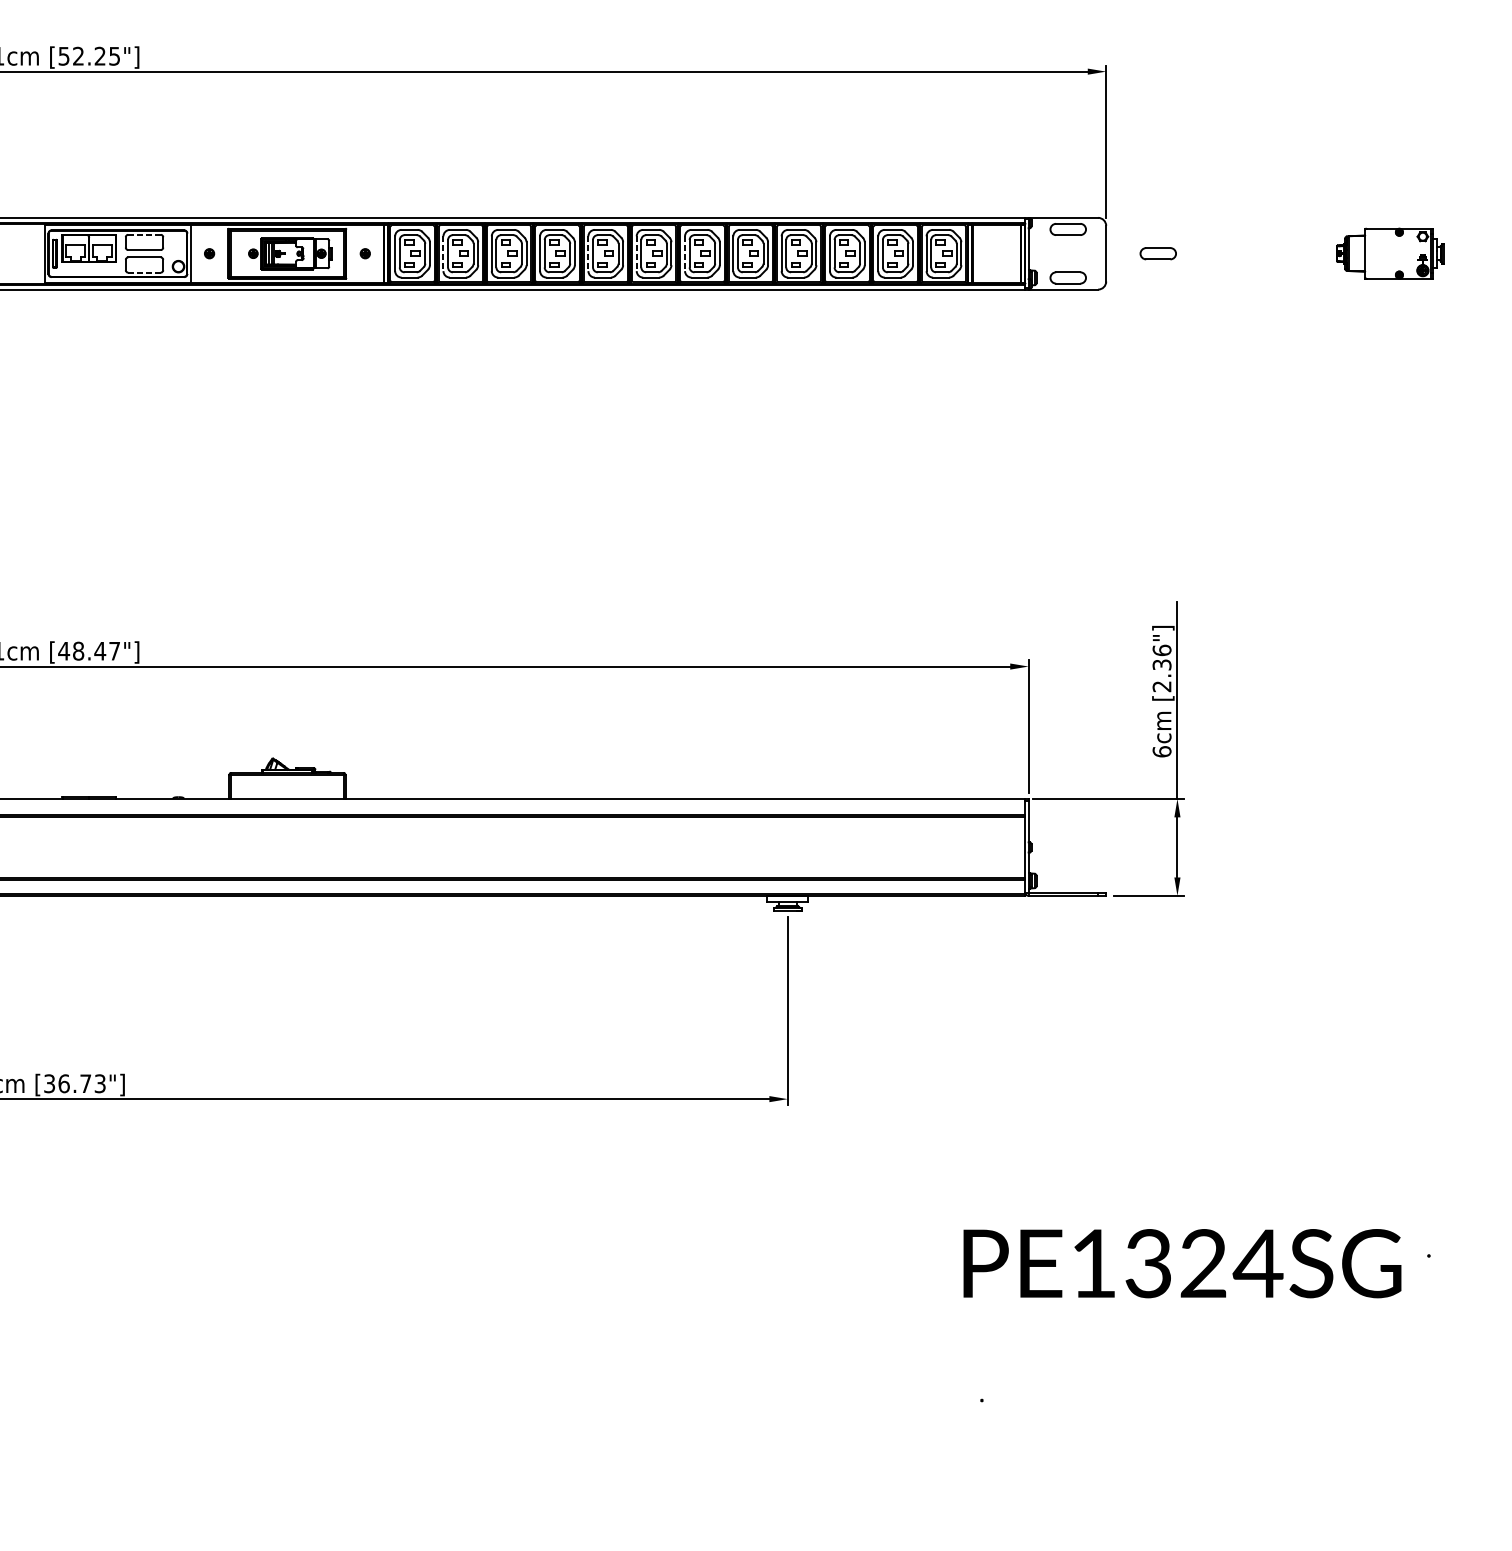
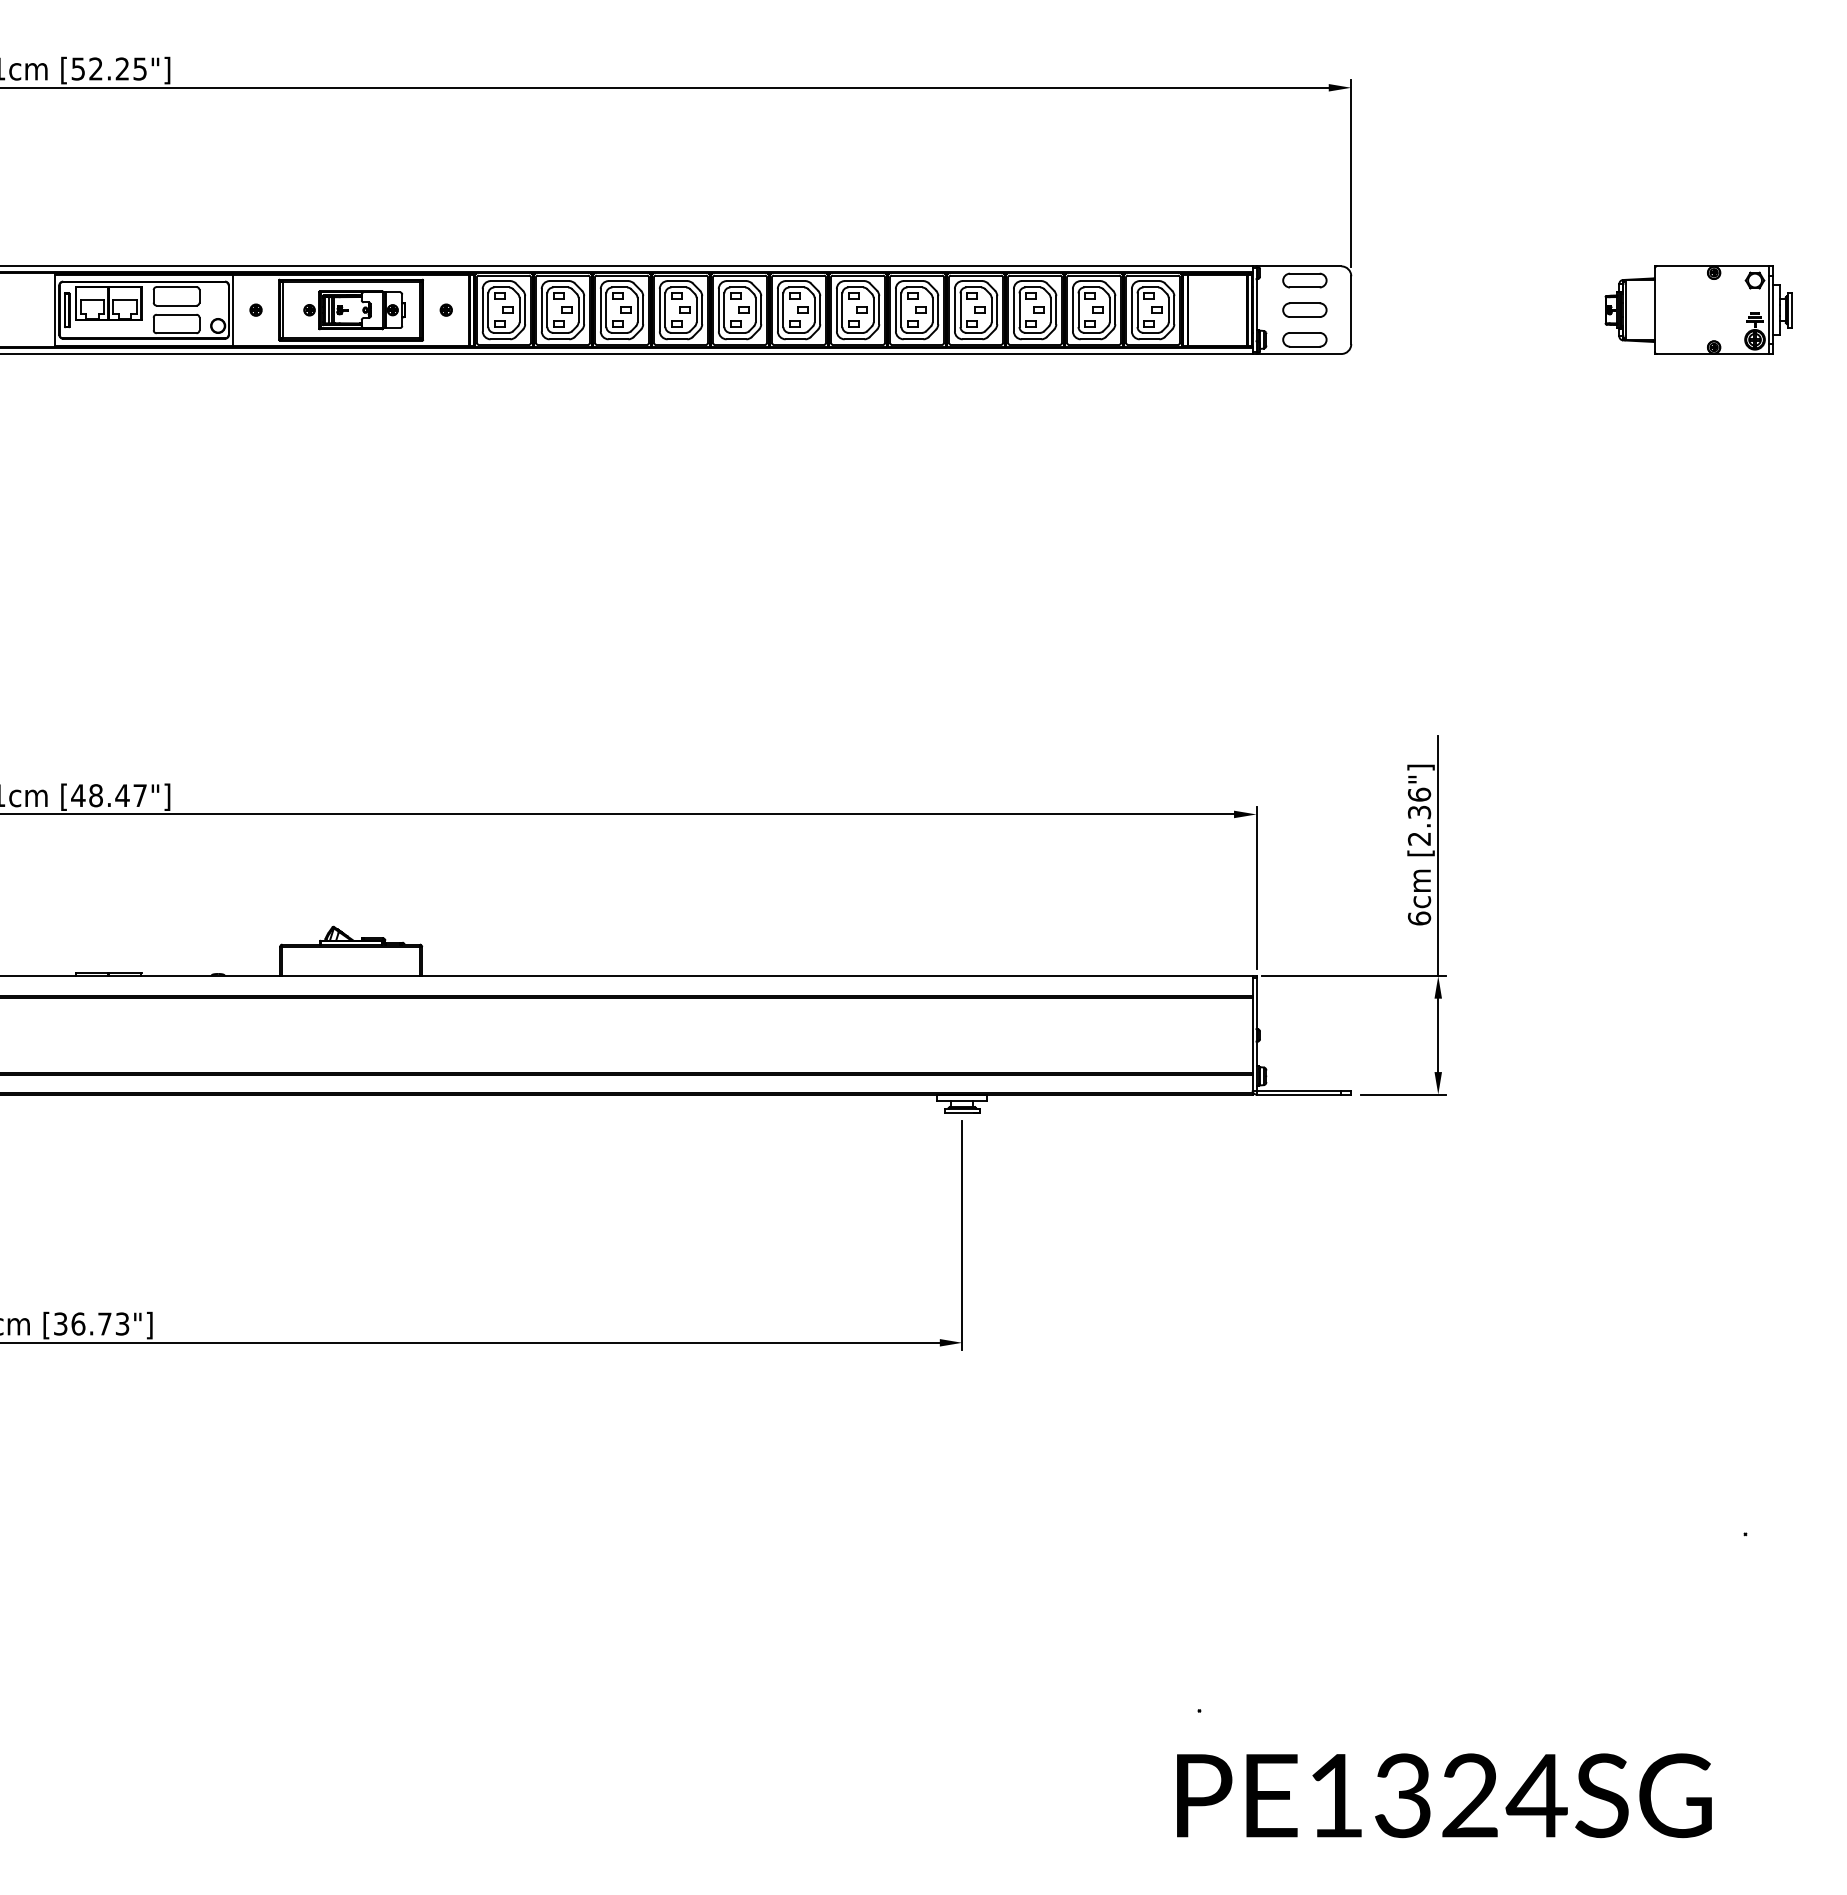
line: (144, 235) -> (176, 287), dashed -> solid
line: (443, 253) -> (541, 310), dashed -> solid
line: (588, 253) -> (718, 310), dashed -> solid
line: (636, 253) -> (777, 310), dashed -> solid
line: (684, 253) -> (836, 310), dashed -> solid
part: (1157, 253) -> (1304, 309), moved
part: (1390, 253) -> (1698, 309), size x1.43
line: (144, 272) -> (176, 333), dashed -> solid
text: (1182, 1263) -> (1444, 1795), moved

